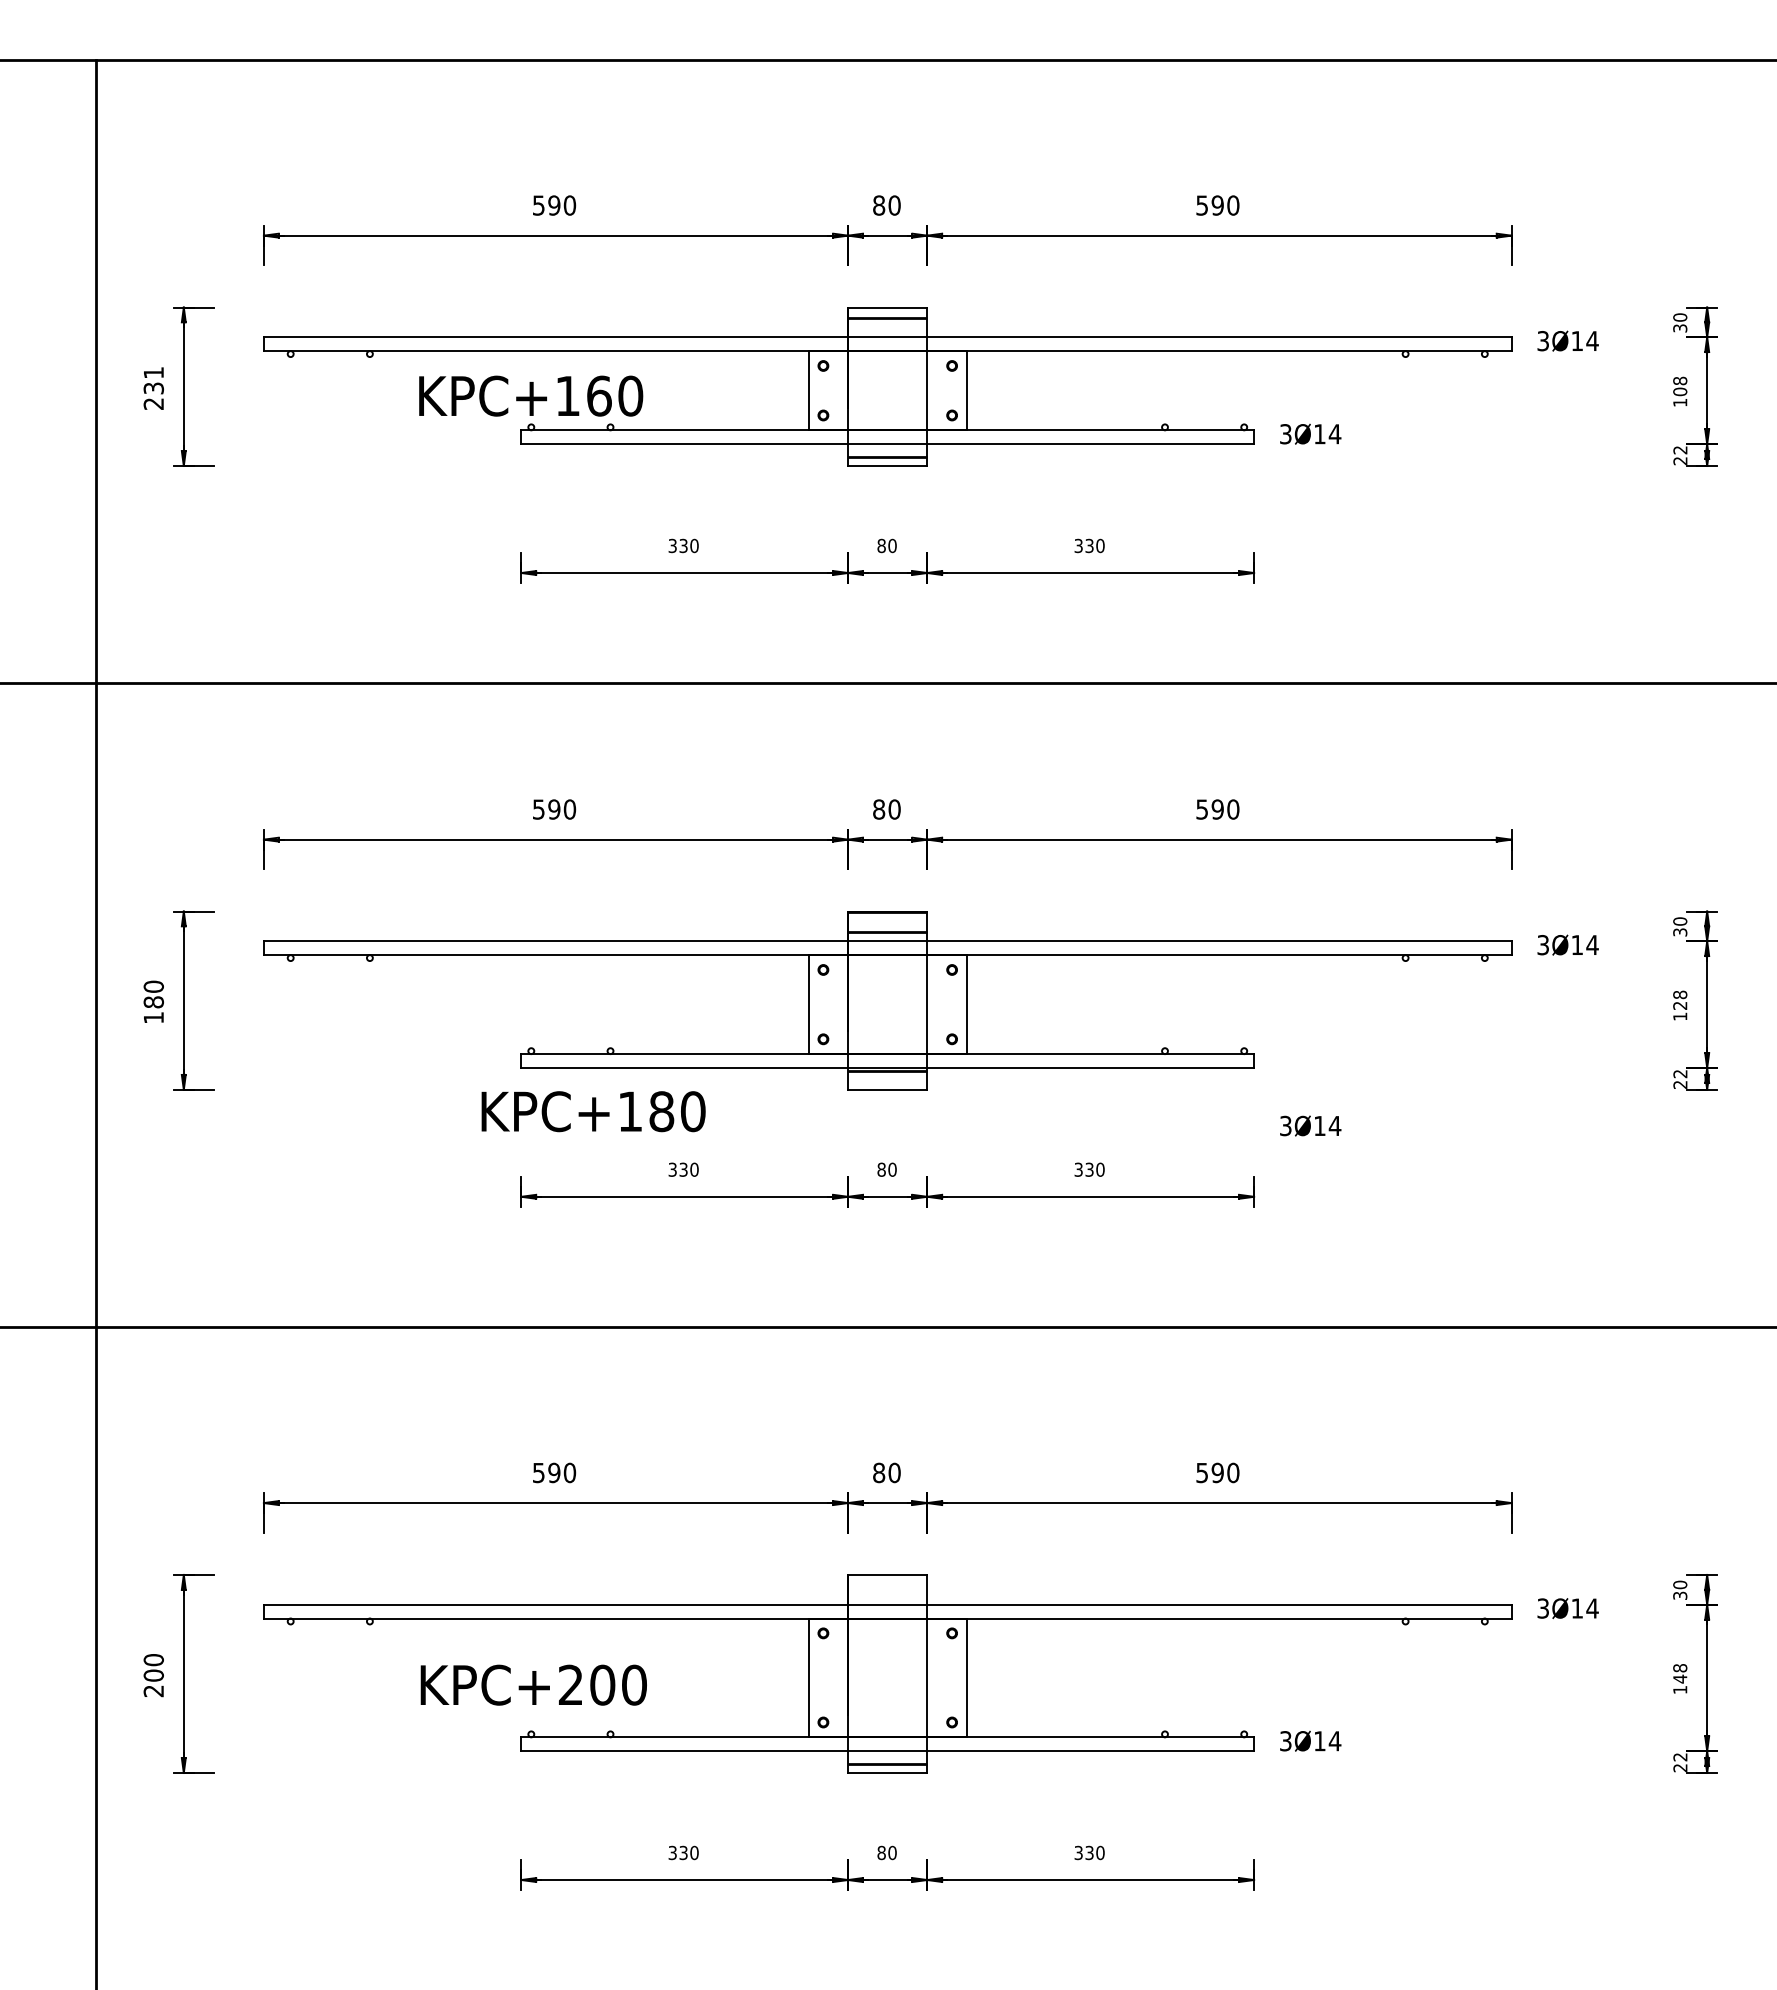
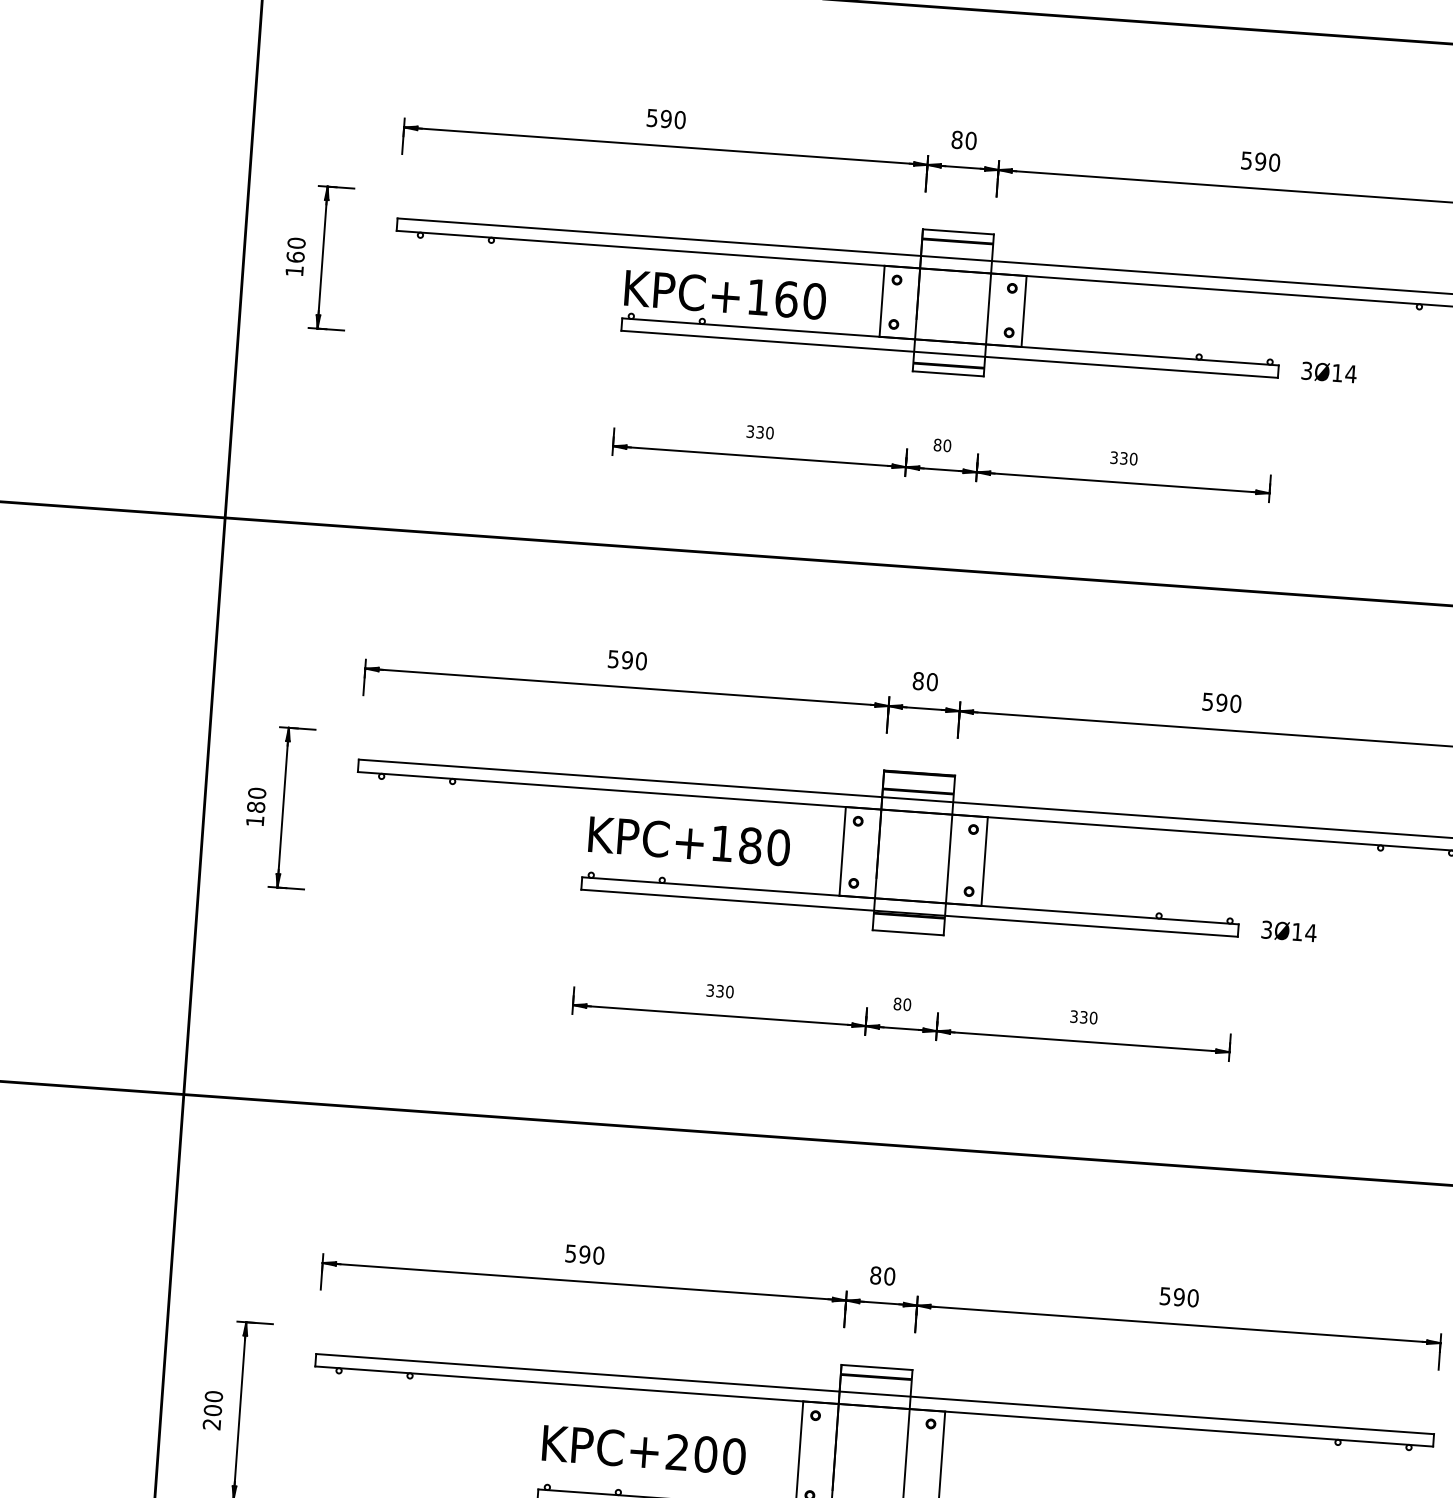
text: (153, 387) -> (295, 256), 231 -> 160
text: (531, 395) -> (725, 294), moved
text: (593, 1111) -> (689, 841), moved
text: (1310, 1125) -> (1289, 930), moved
hatch: (887, 1585) -> (876, 1376), added
text: (533, 1684) -> (643, 1449), moved

